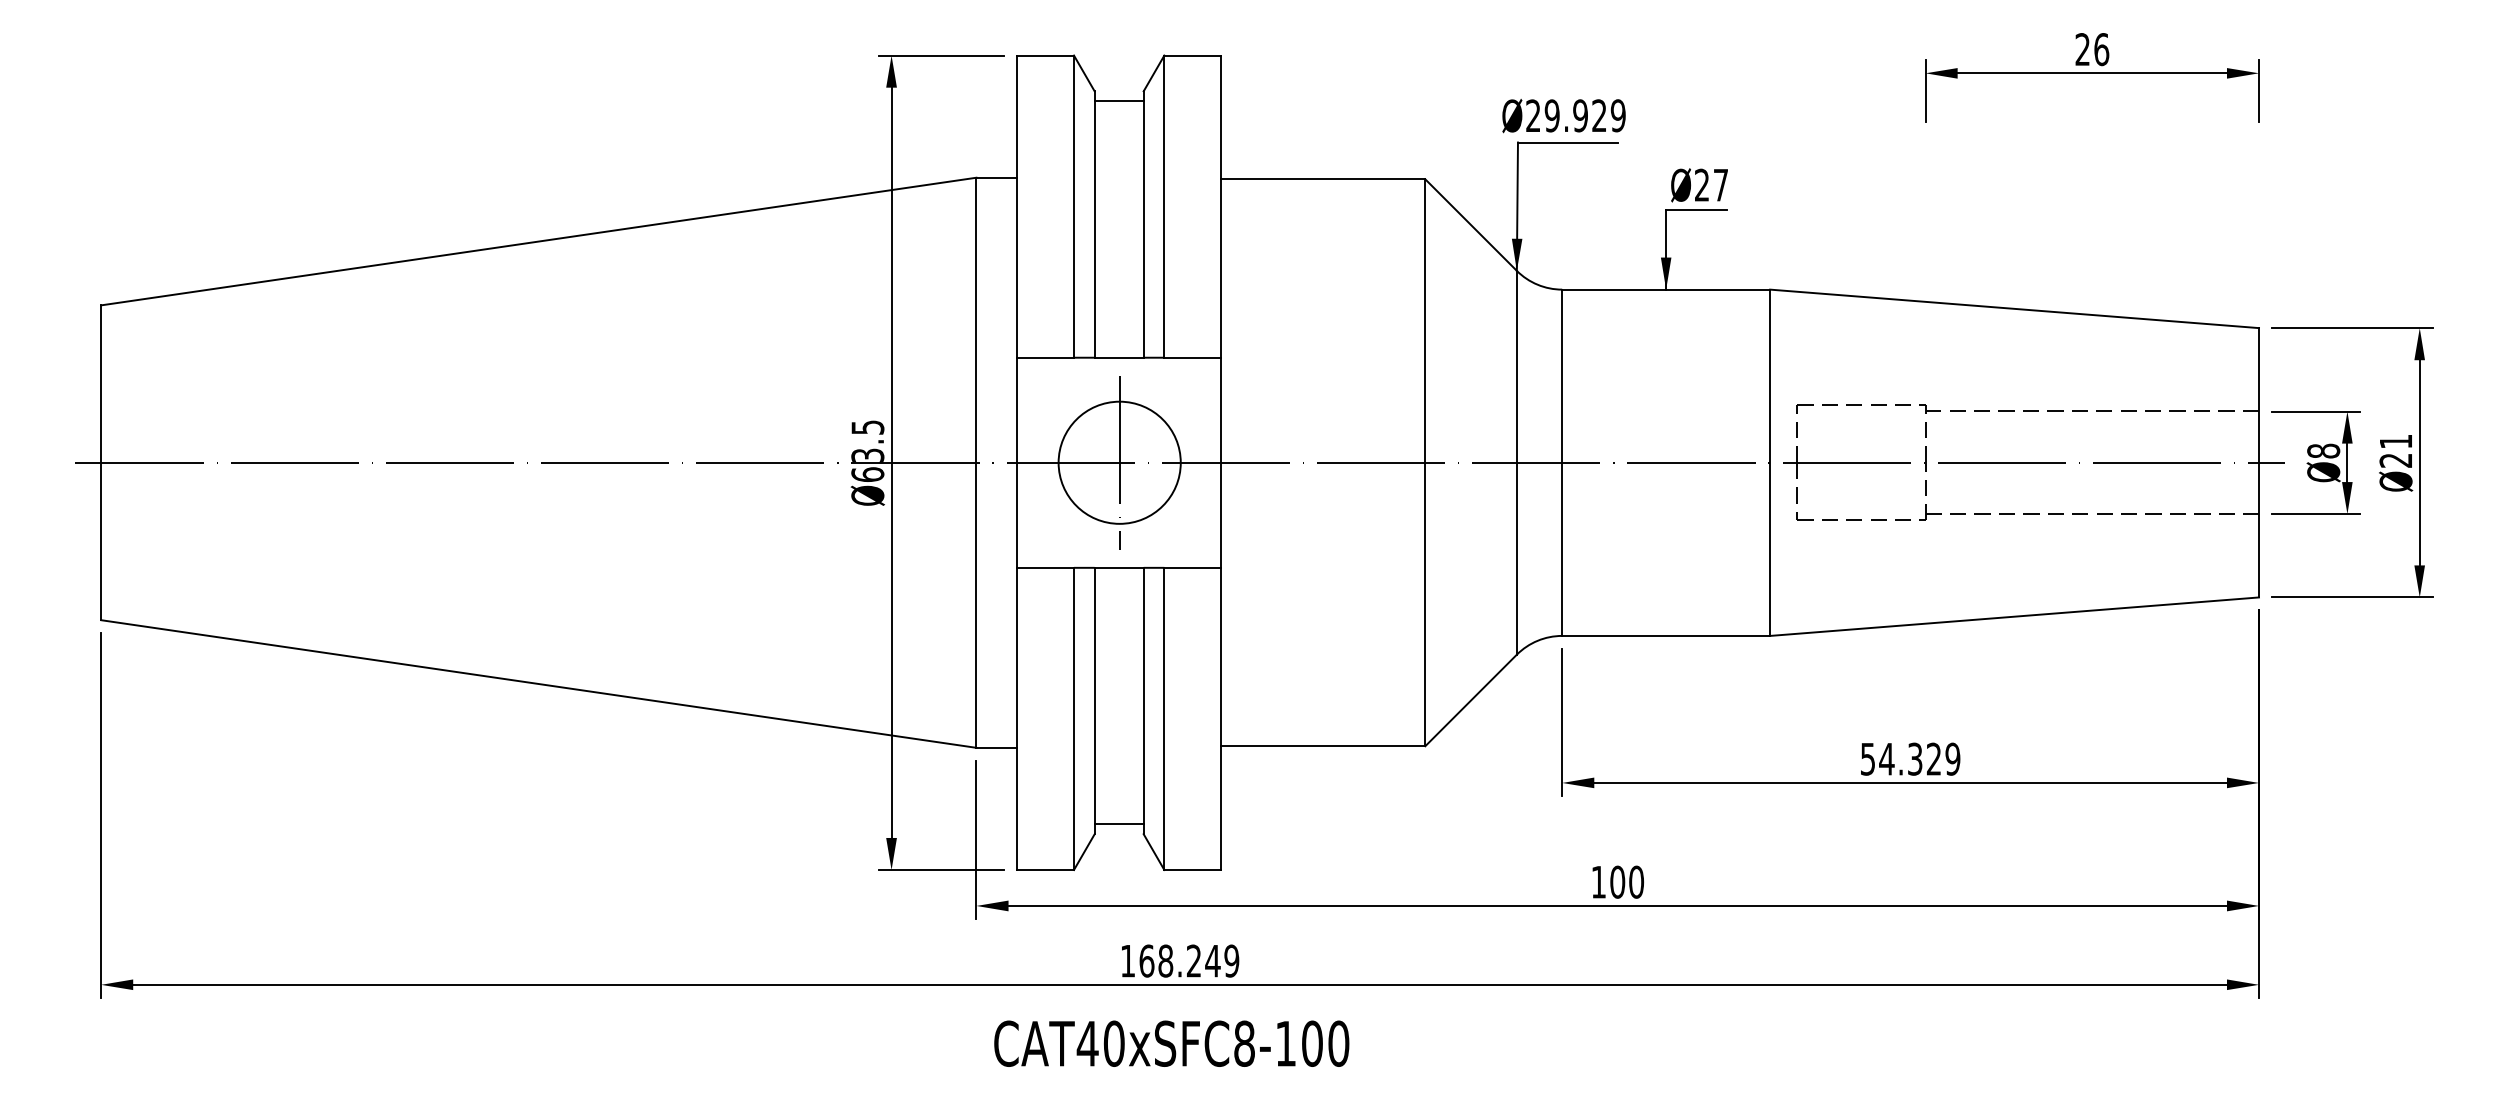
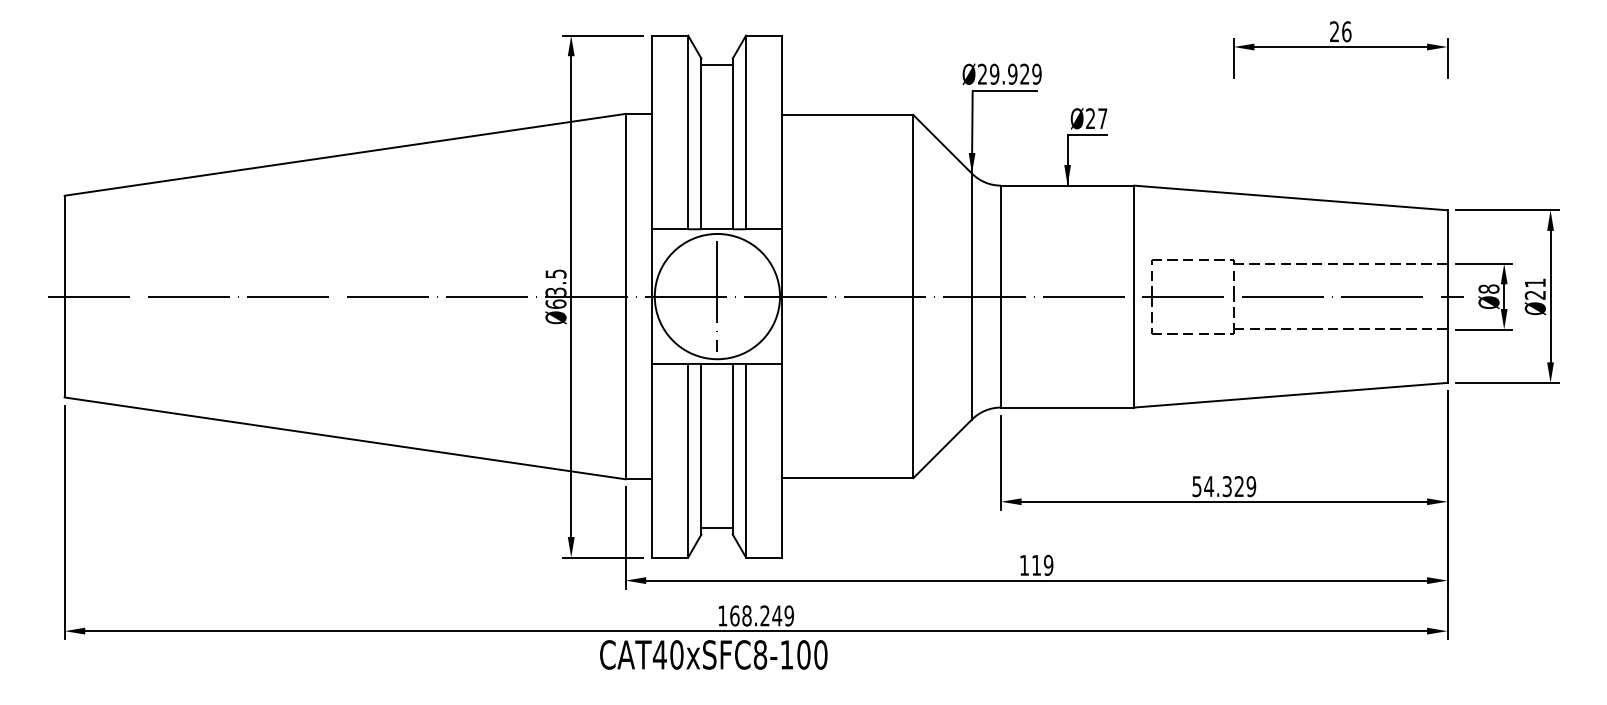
circle: (1119, 462) -> (717, 296), size x1.6
text: (1626, 880) -> (1042, 564), 100 -> 119
text: (1171, 1043) -> (713, 654), moved

